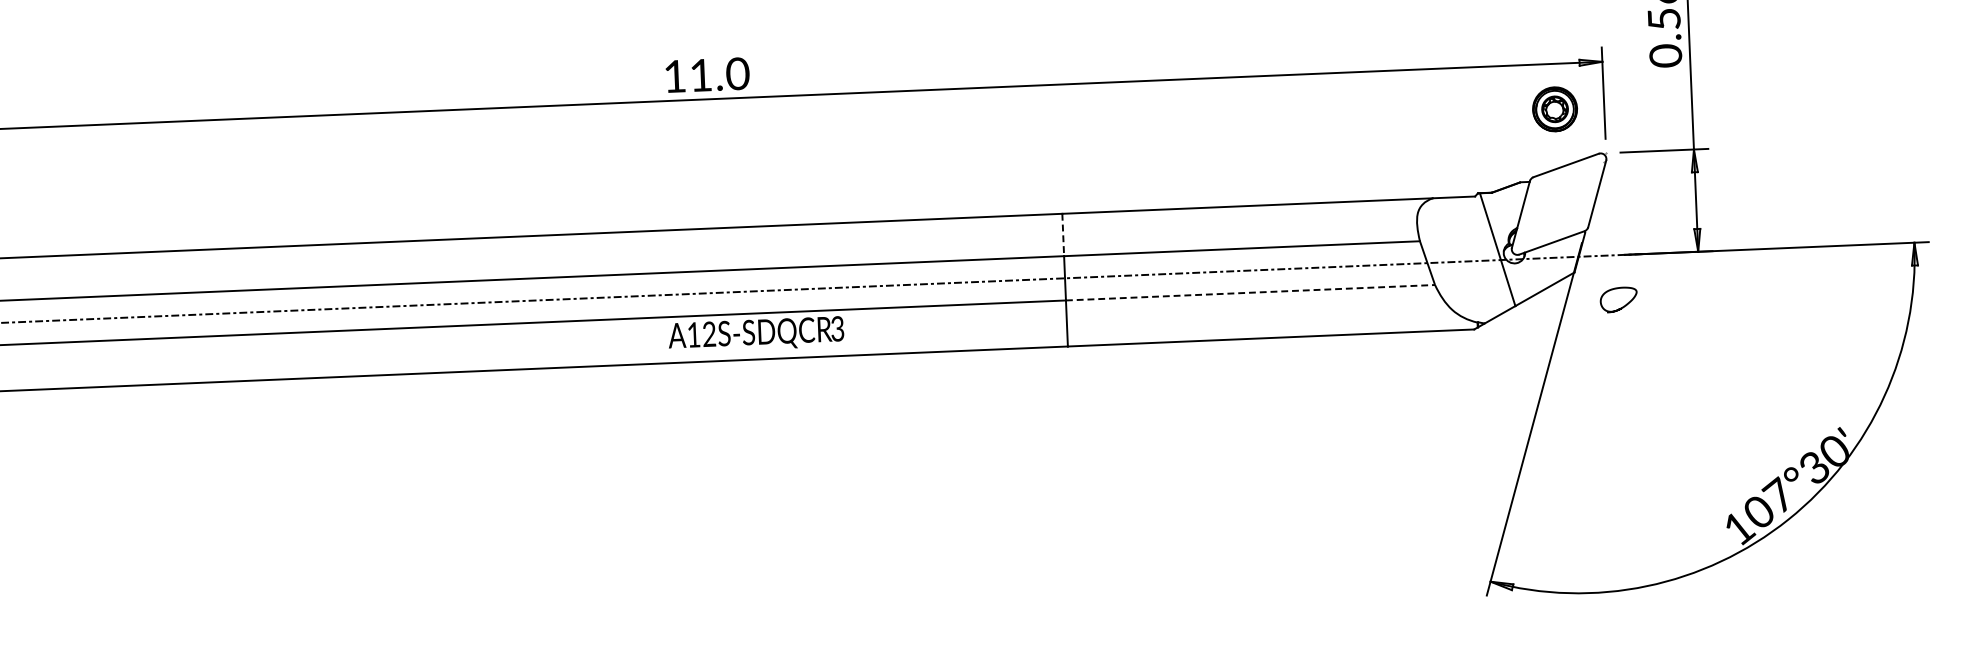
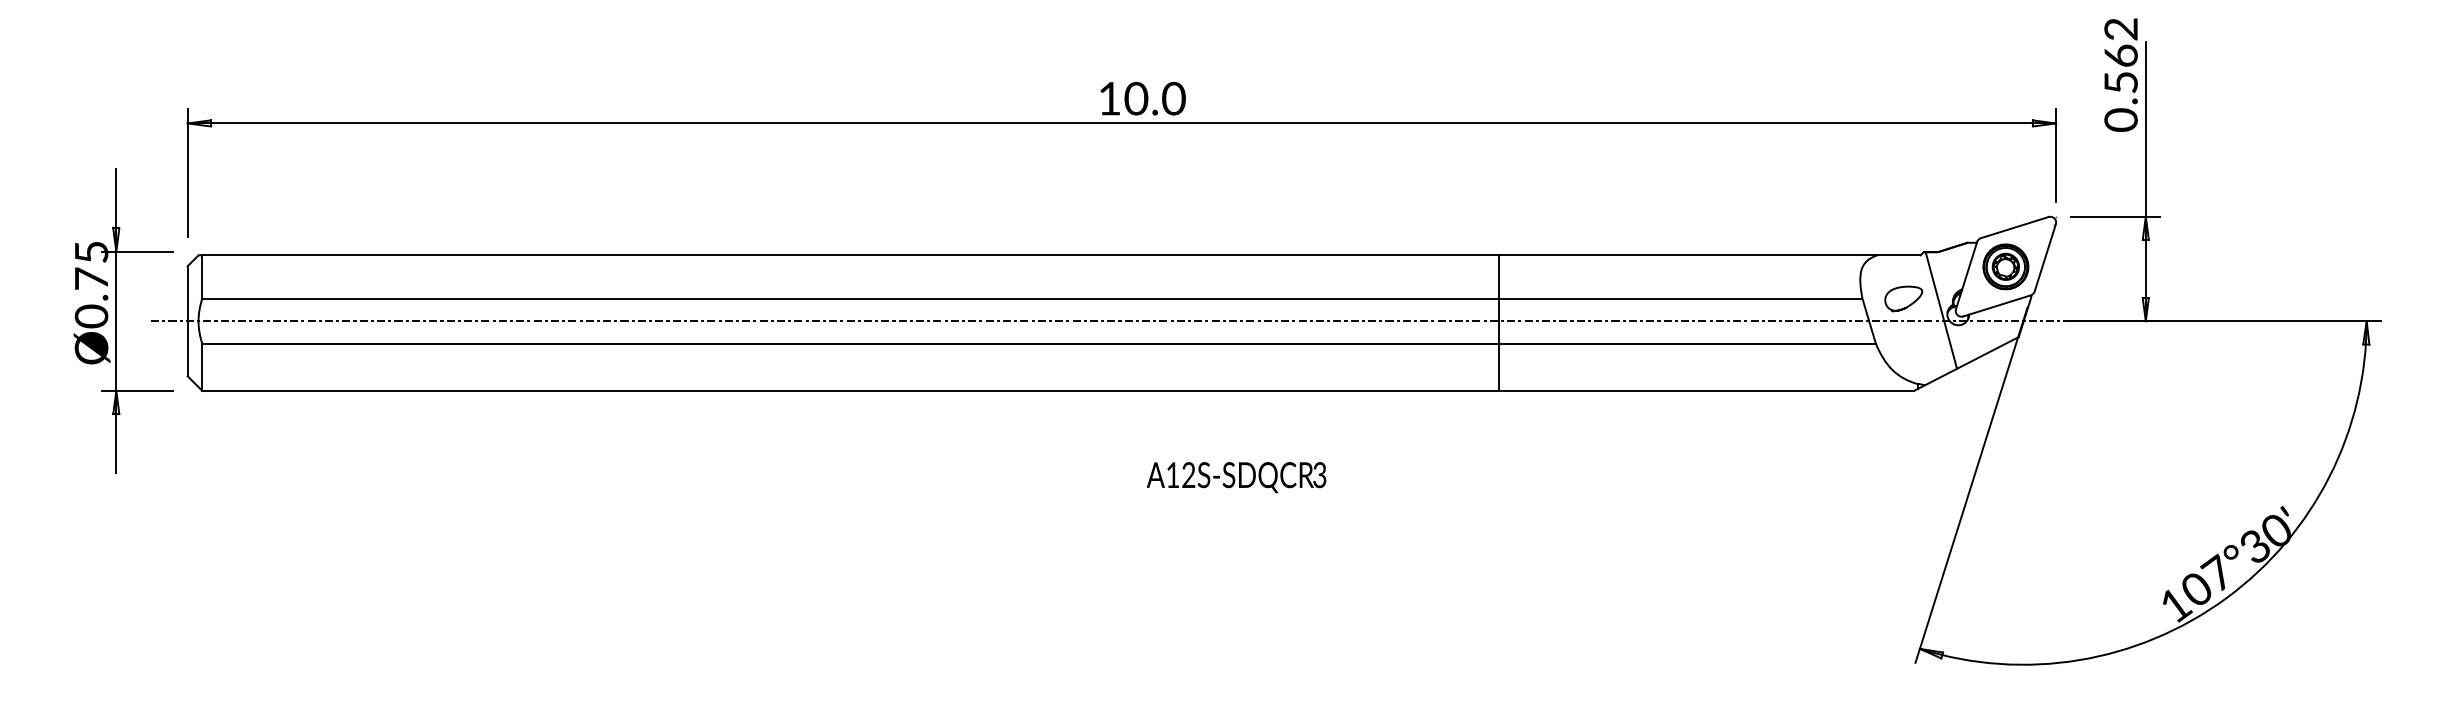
text: (701, 75) -> (1136, 98), 11.0 -> 10.0
part: (1554, 109) -> (2005, 266), moved
line: (1062, 234) -> (1498, 276), dashed -> solid
line: (1250, 292) -> (1687, 343), dashed -> solid
curve: (1622, 306) -> (1907, 305), moved
text: (756, 334) -> (1236, 477), moved

